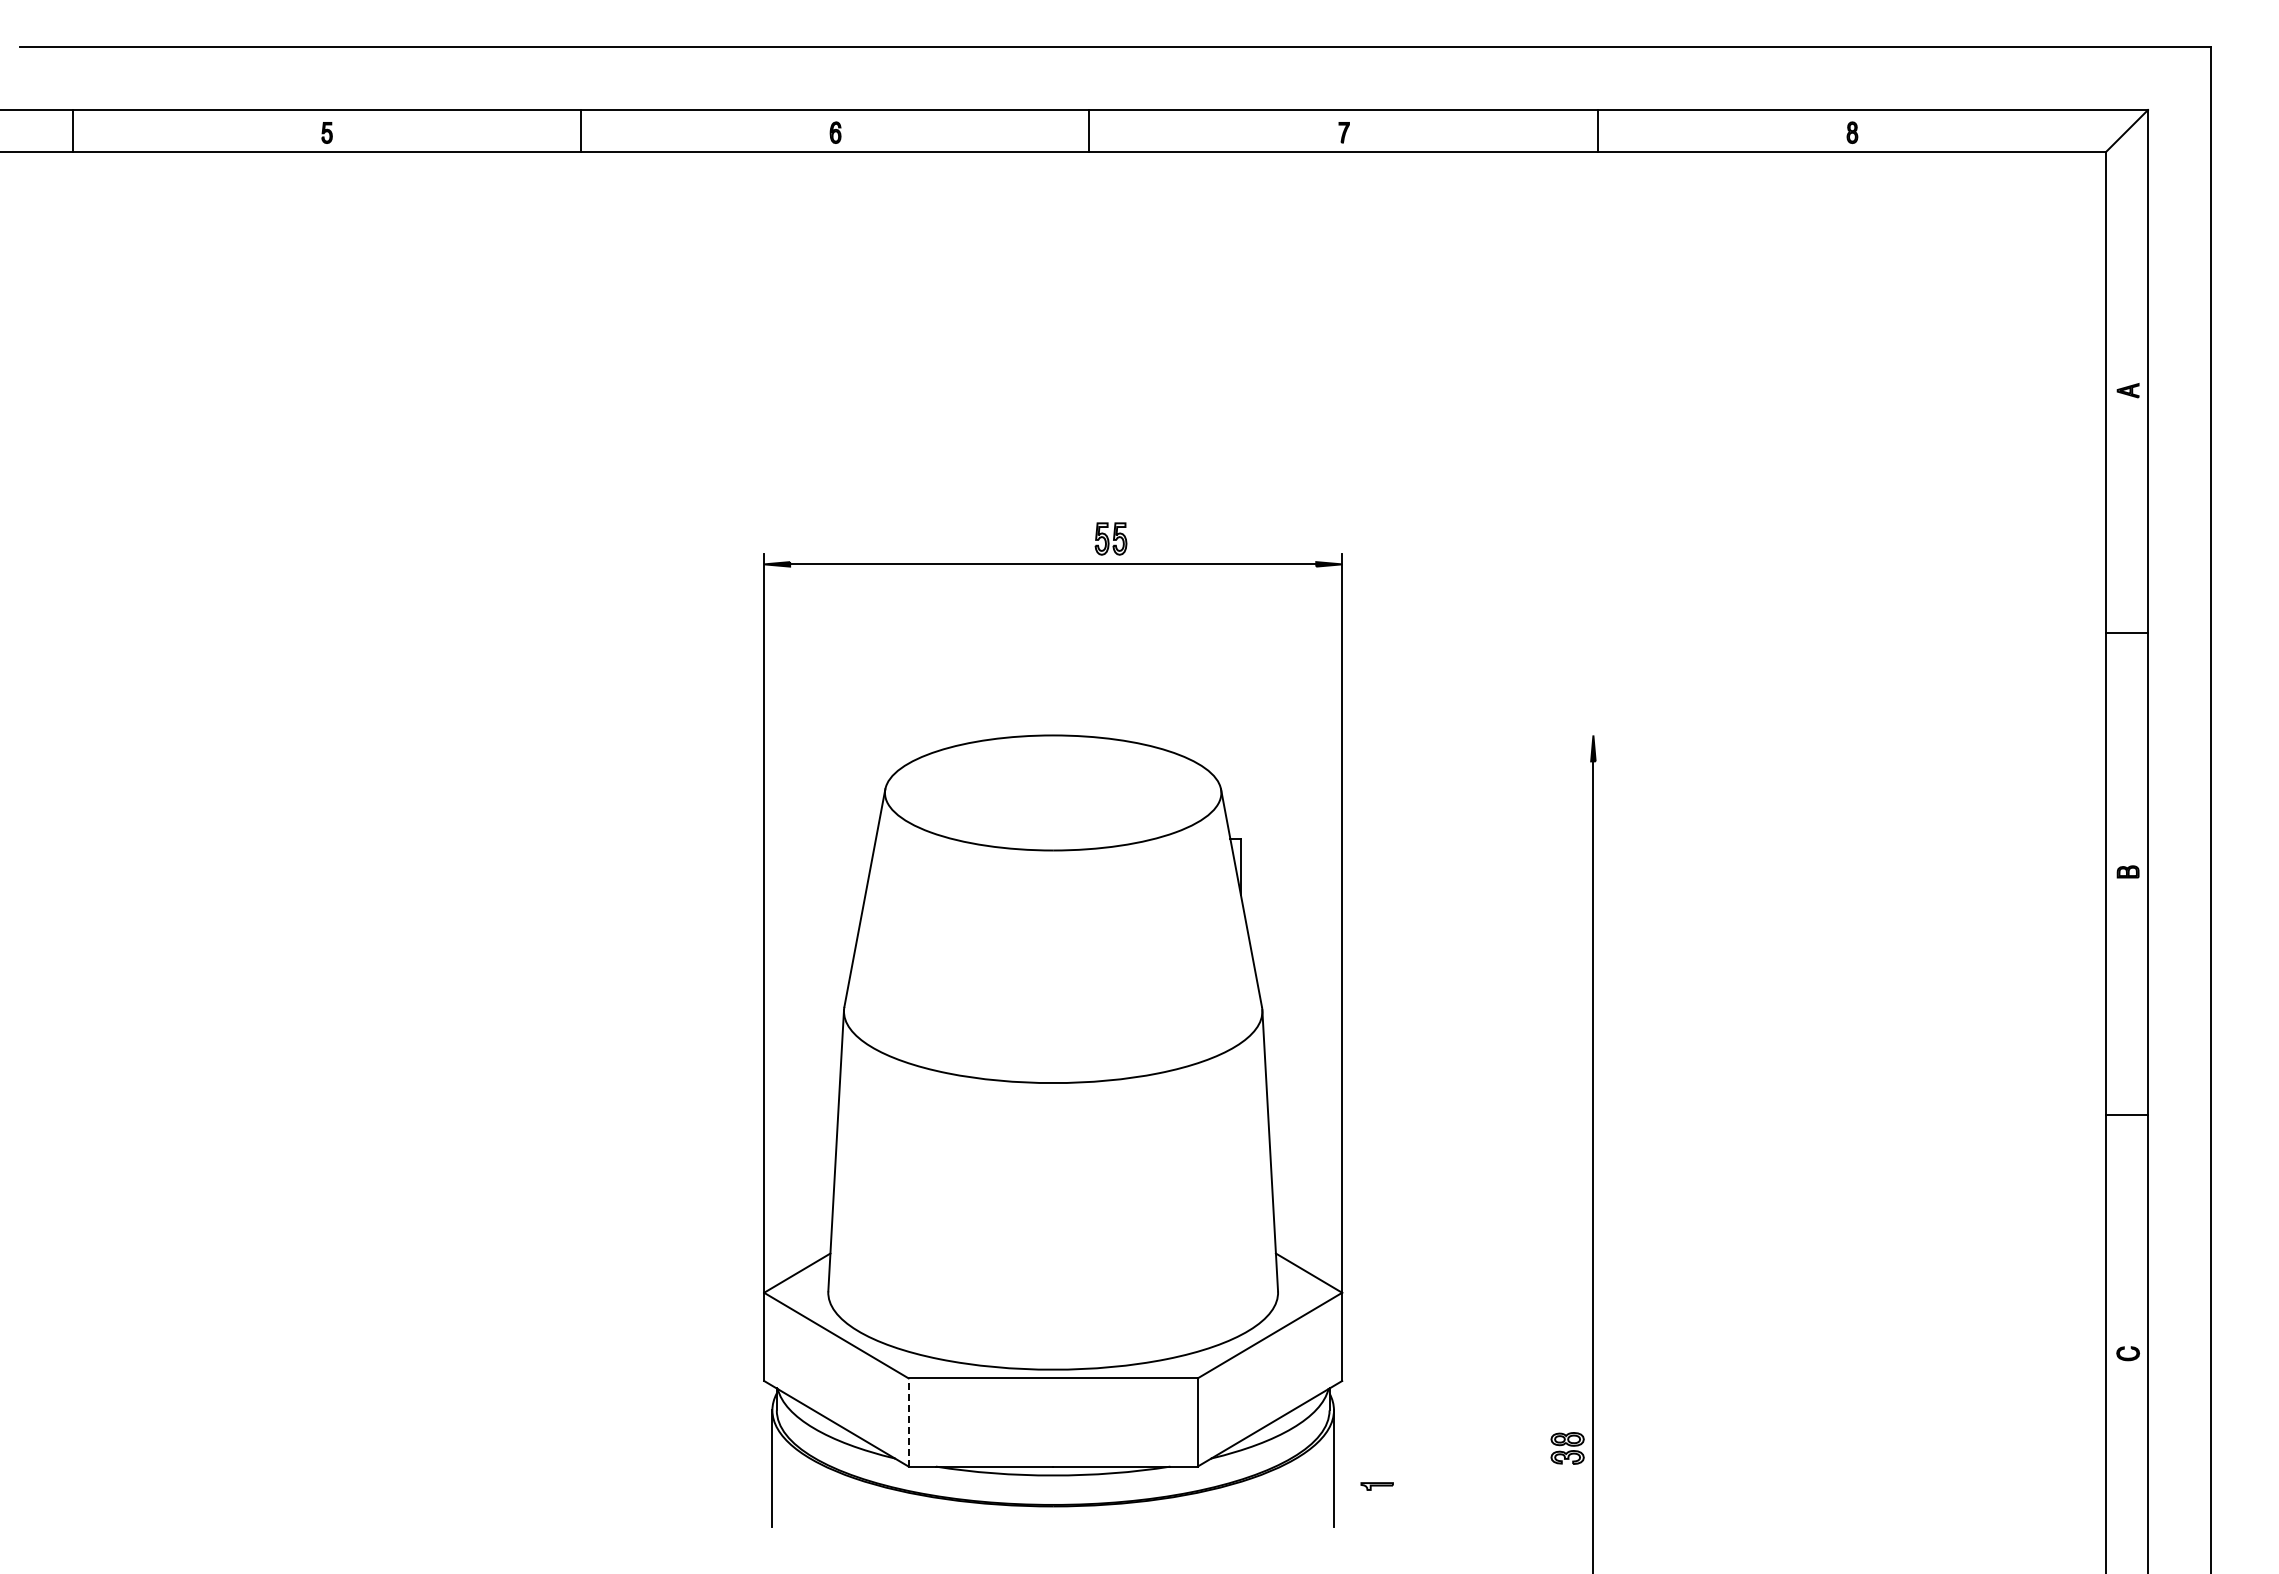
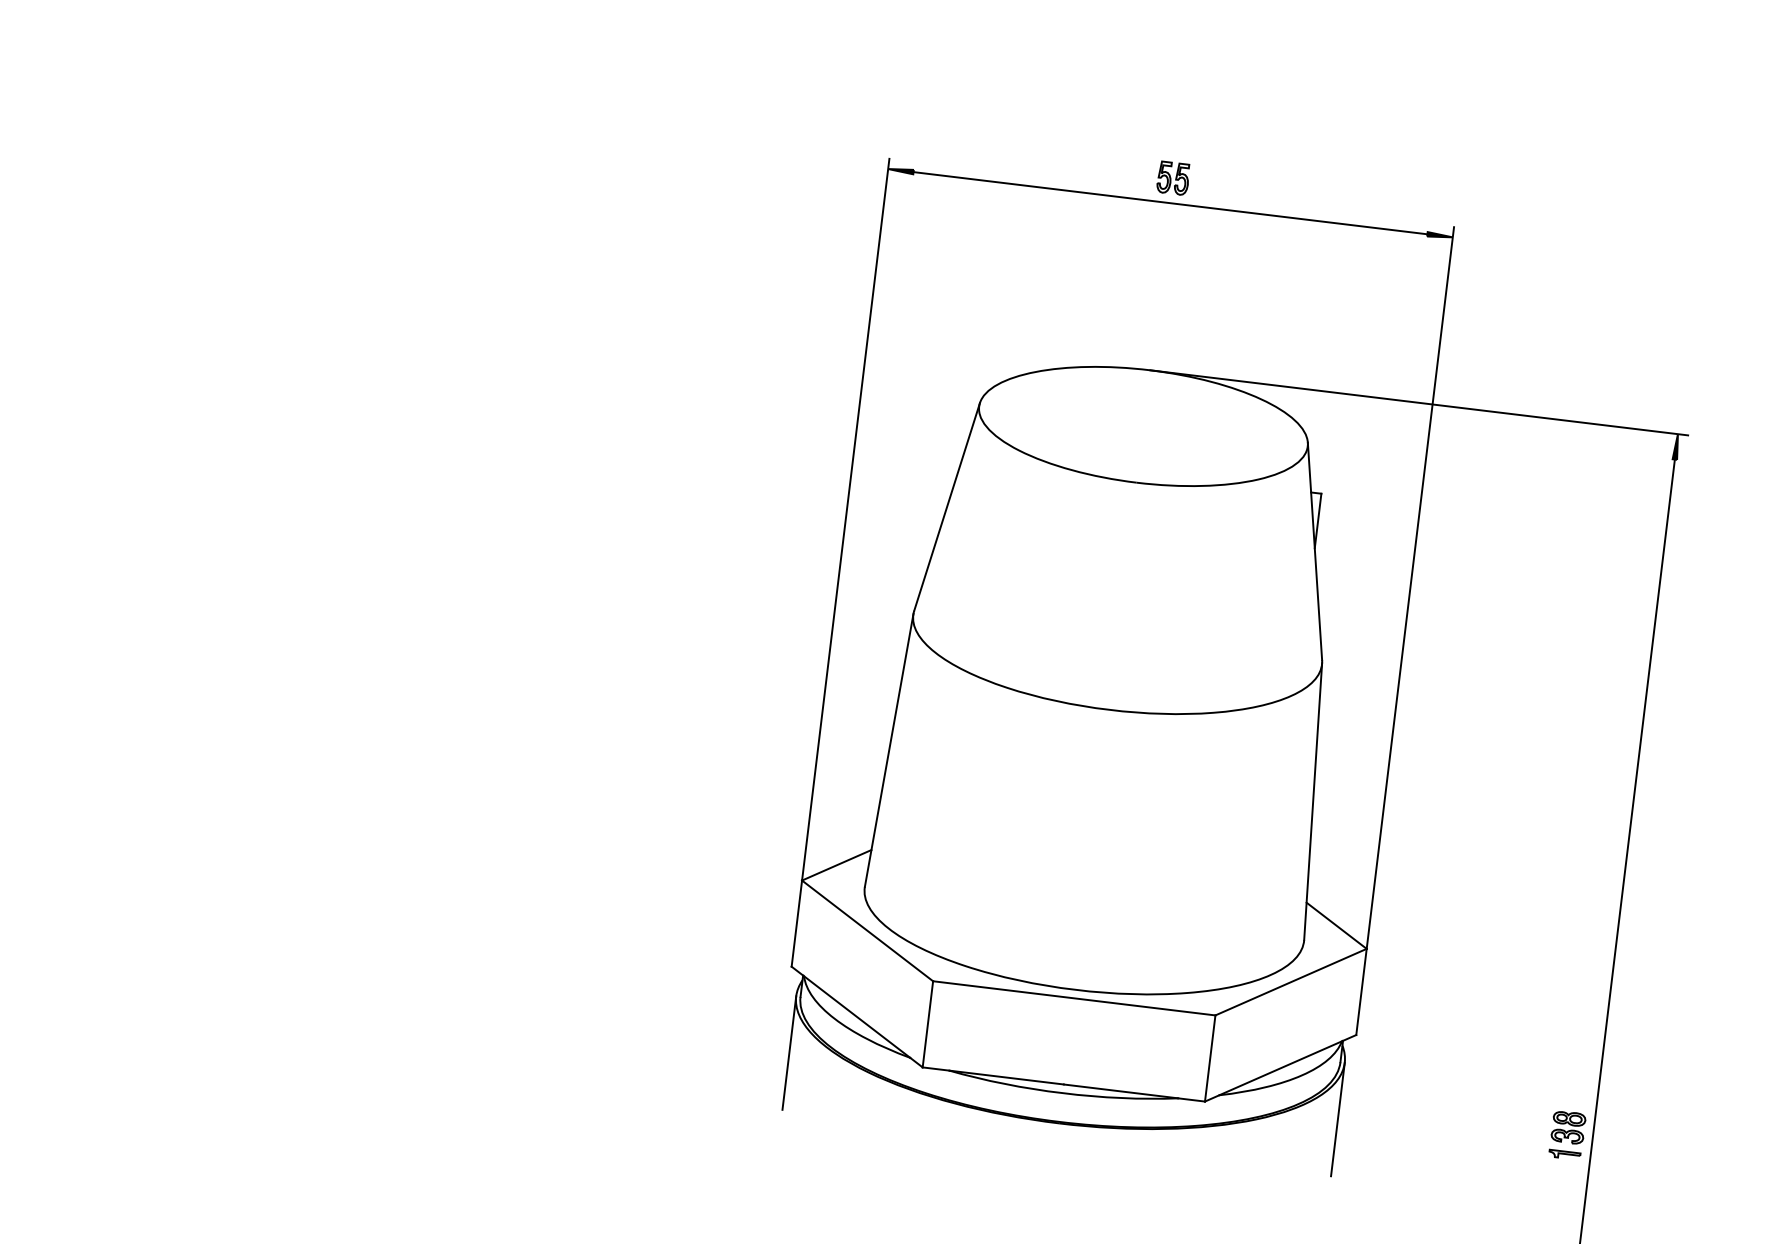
part: (1110, 538) -> (1172, 177), moved
line: (1328, 735) -> (1419, 402), added
line: (908, 1422) -> (927, 1024), dashed -> solid
part: (1376, 1486) -> (1564, 1154), moved

